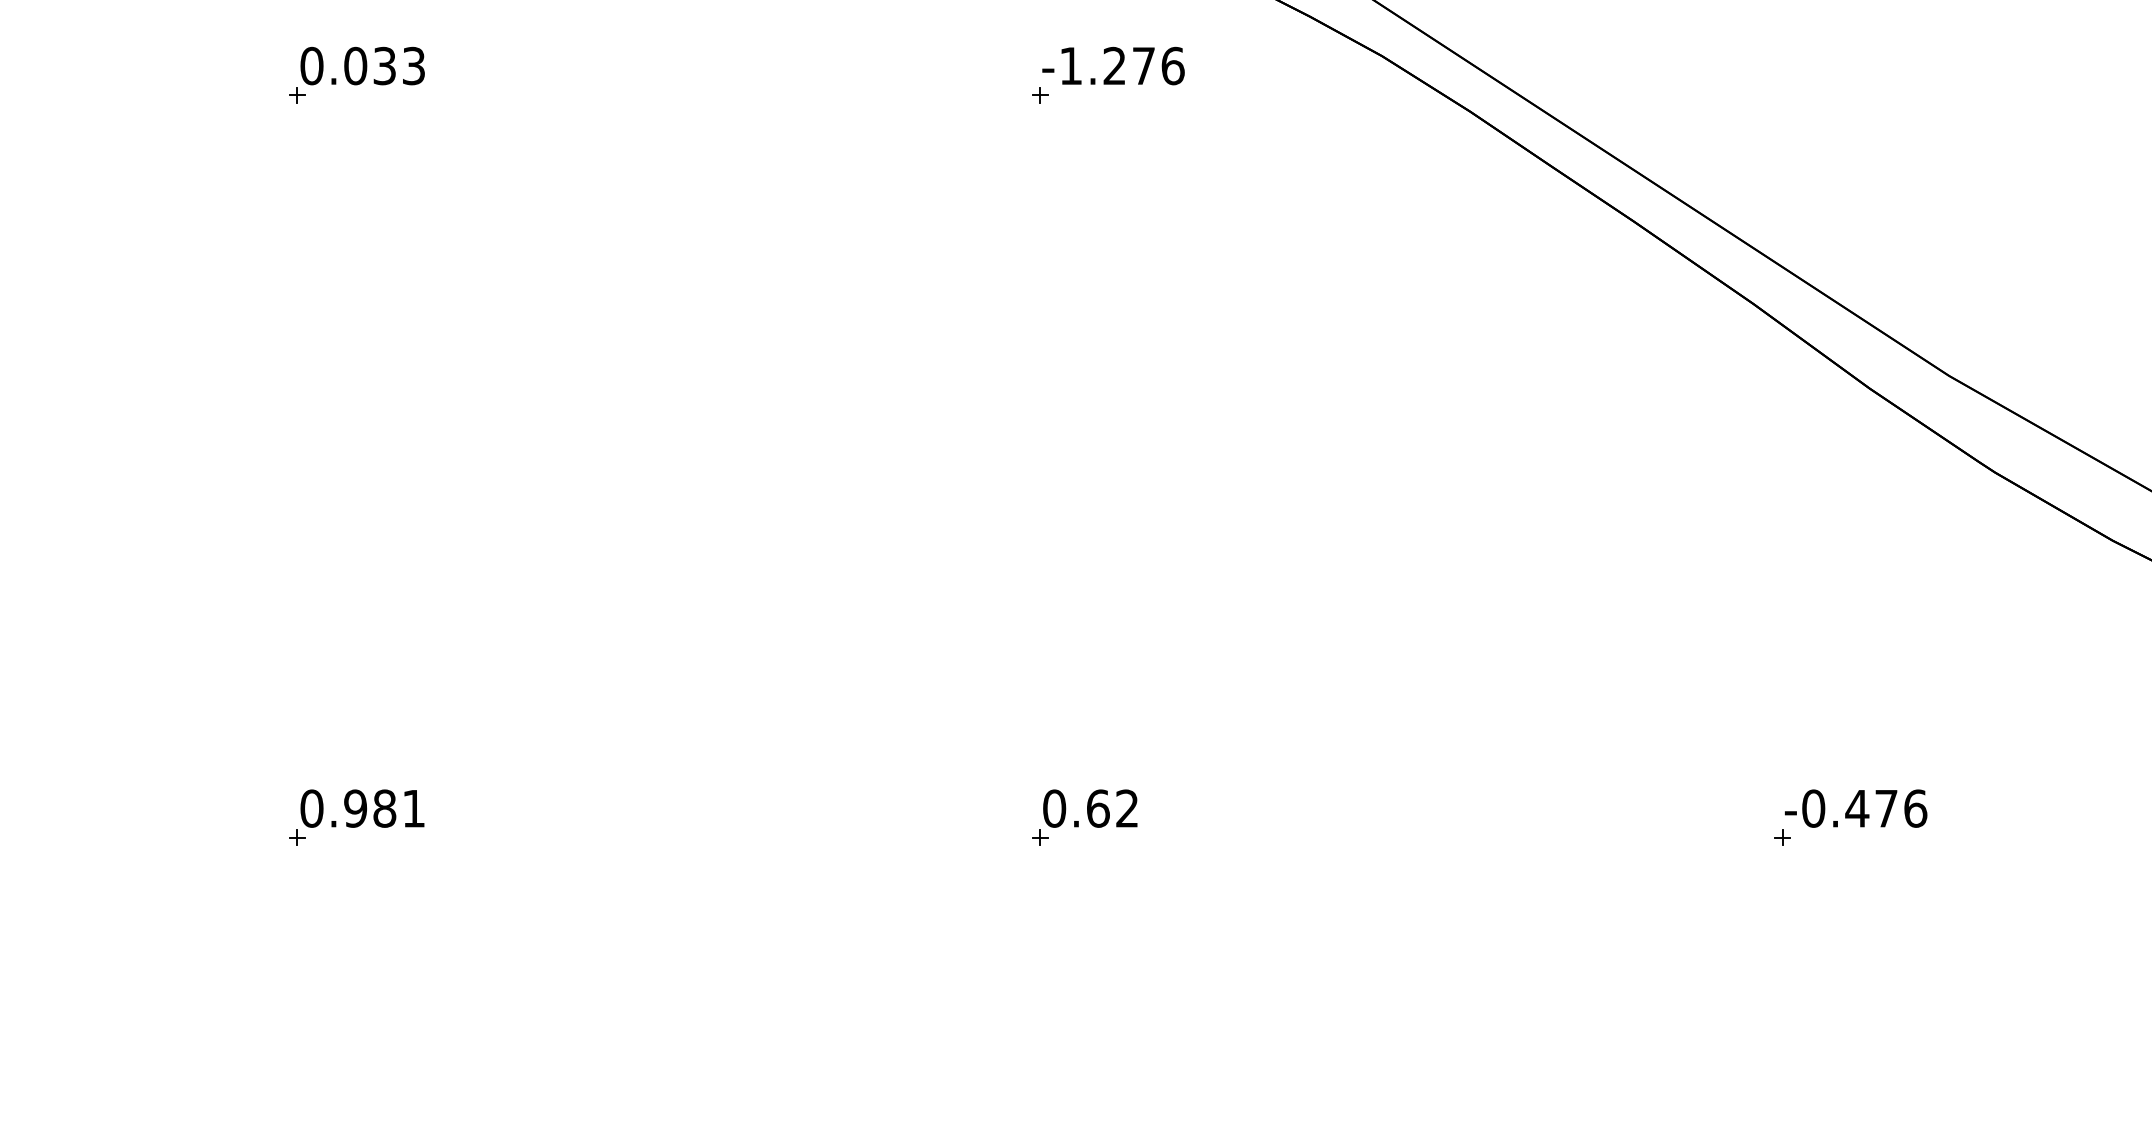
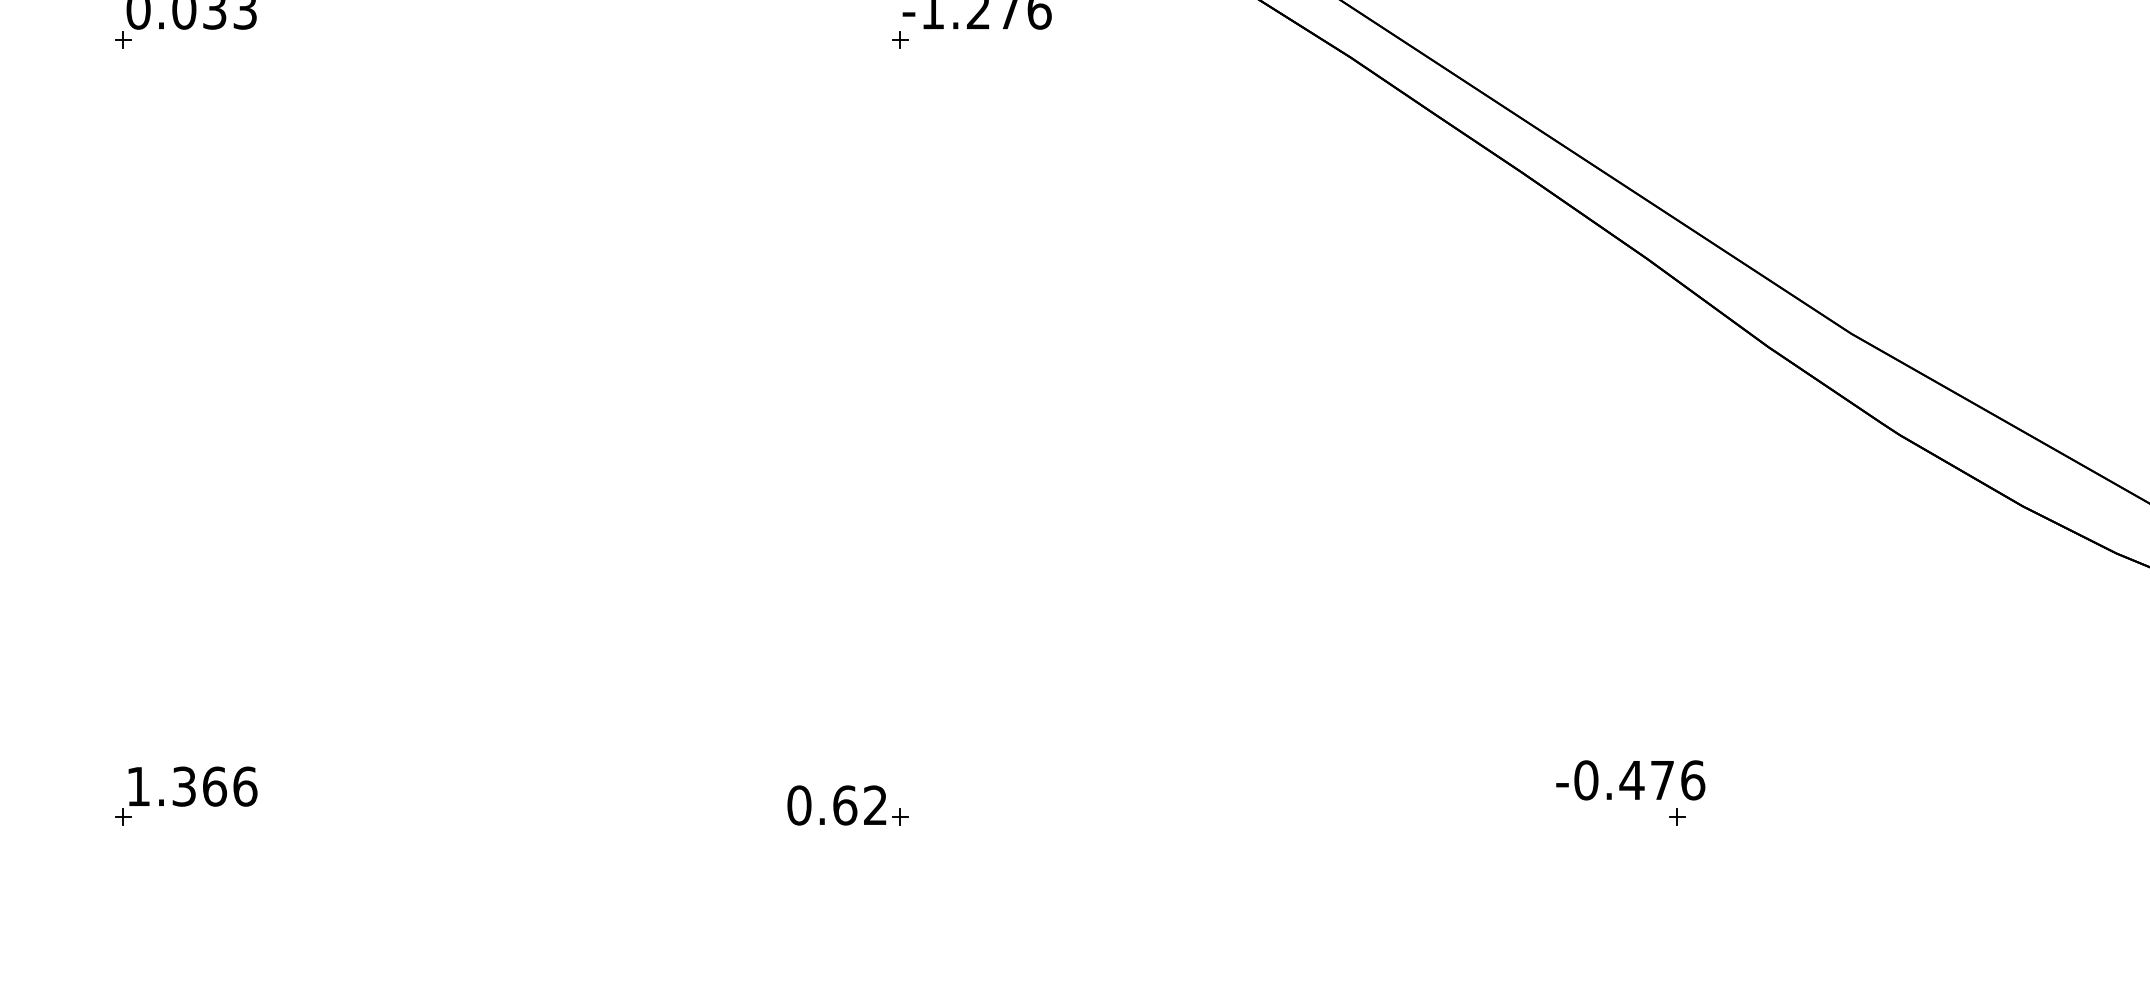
text: (362, 808) -> (191, 786), 0.981 -> 1.366
text: (1090, 808) -> (837, 805), moved
text: (1856, 808) -> (1631, 780), moved

